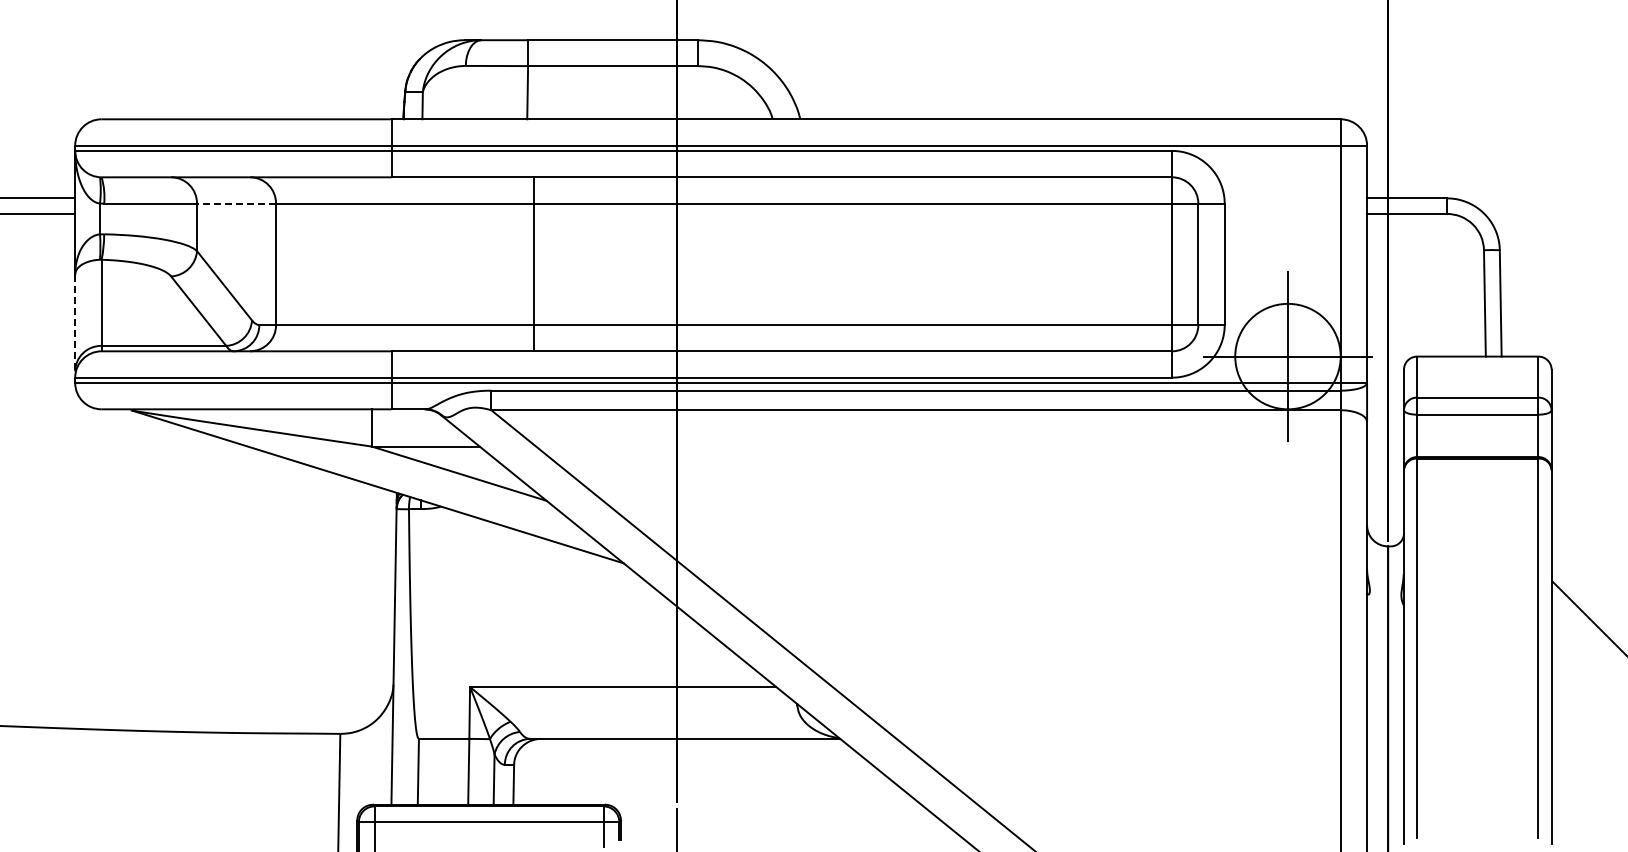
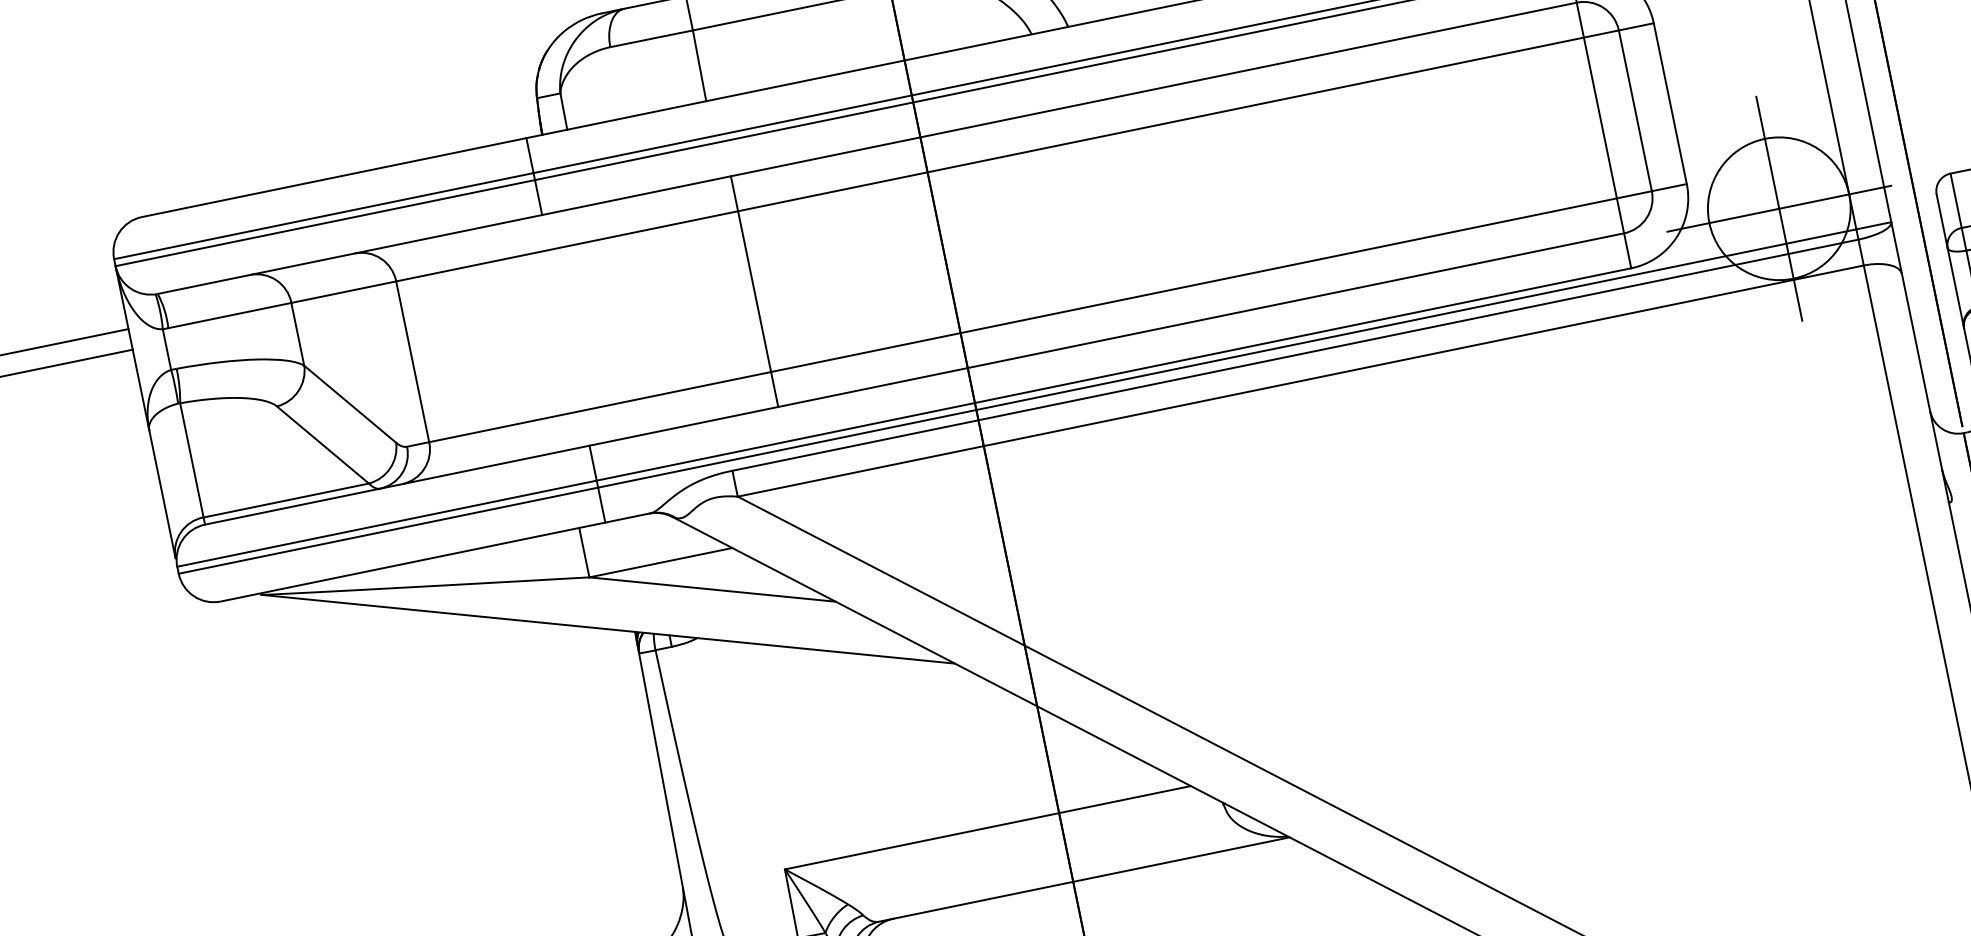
line: (236, 203) -> (343, 291), dashed -> solid
line: (75, 323) -> (162, 494), dashed -> solid

